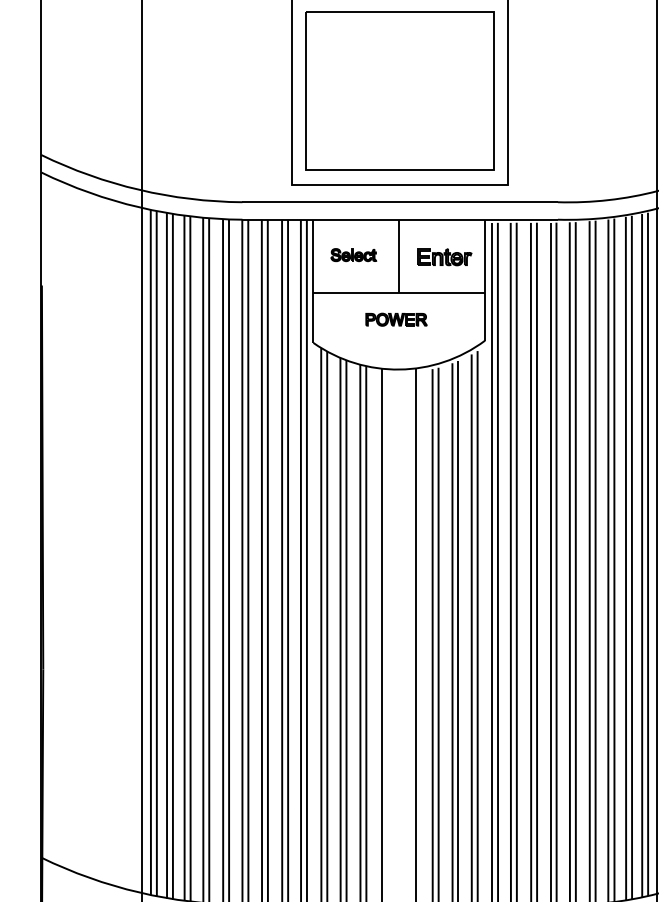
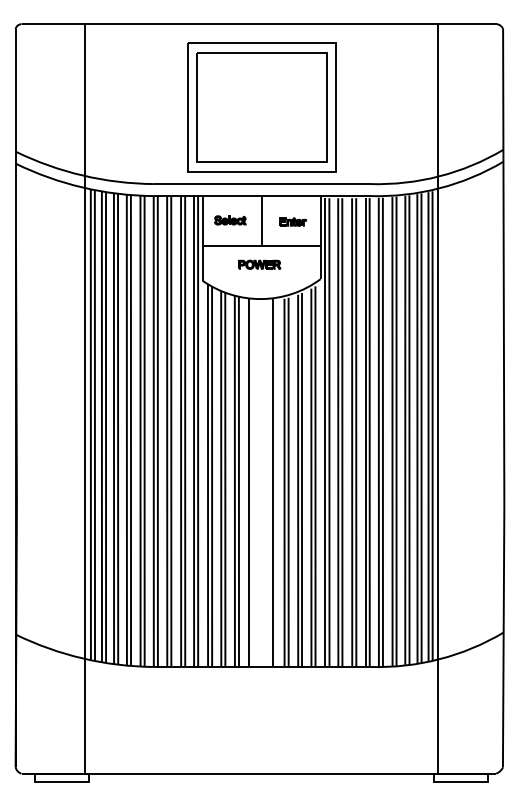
part: (445, 256) -> (293, 221), size x0.71

